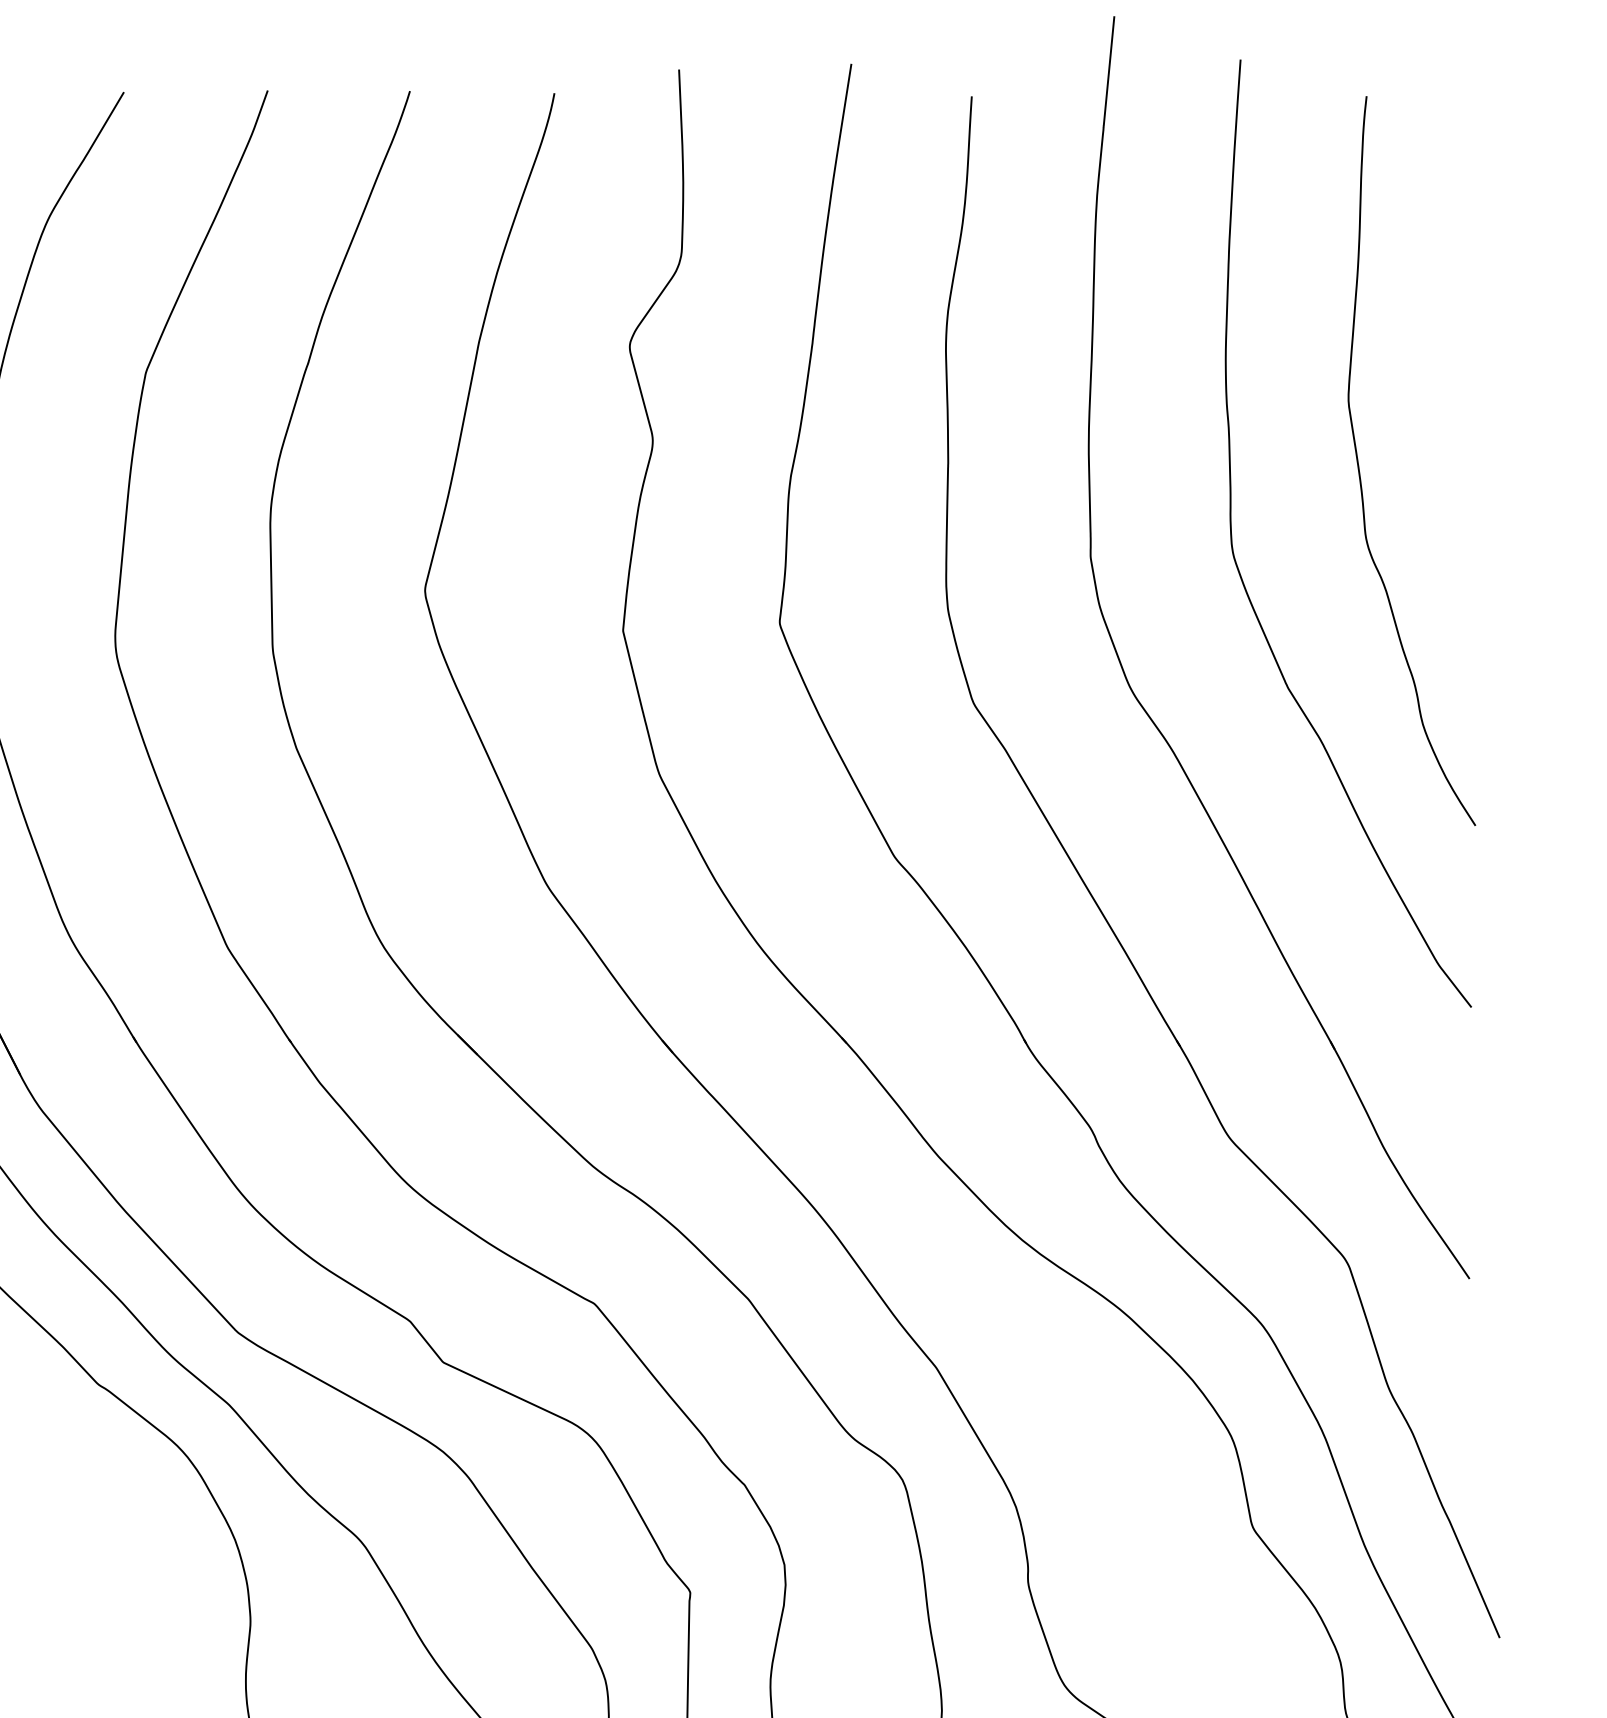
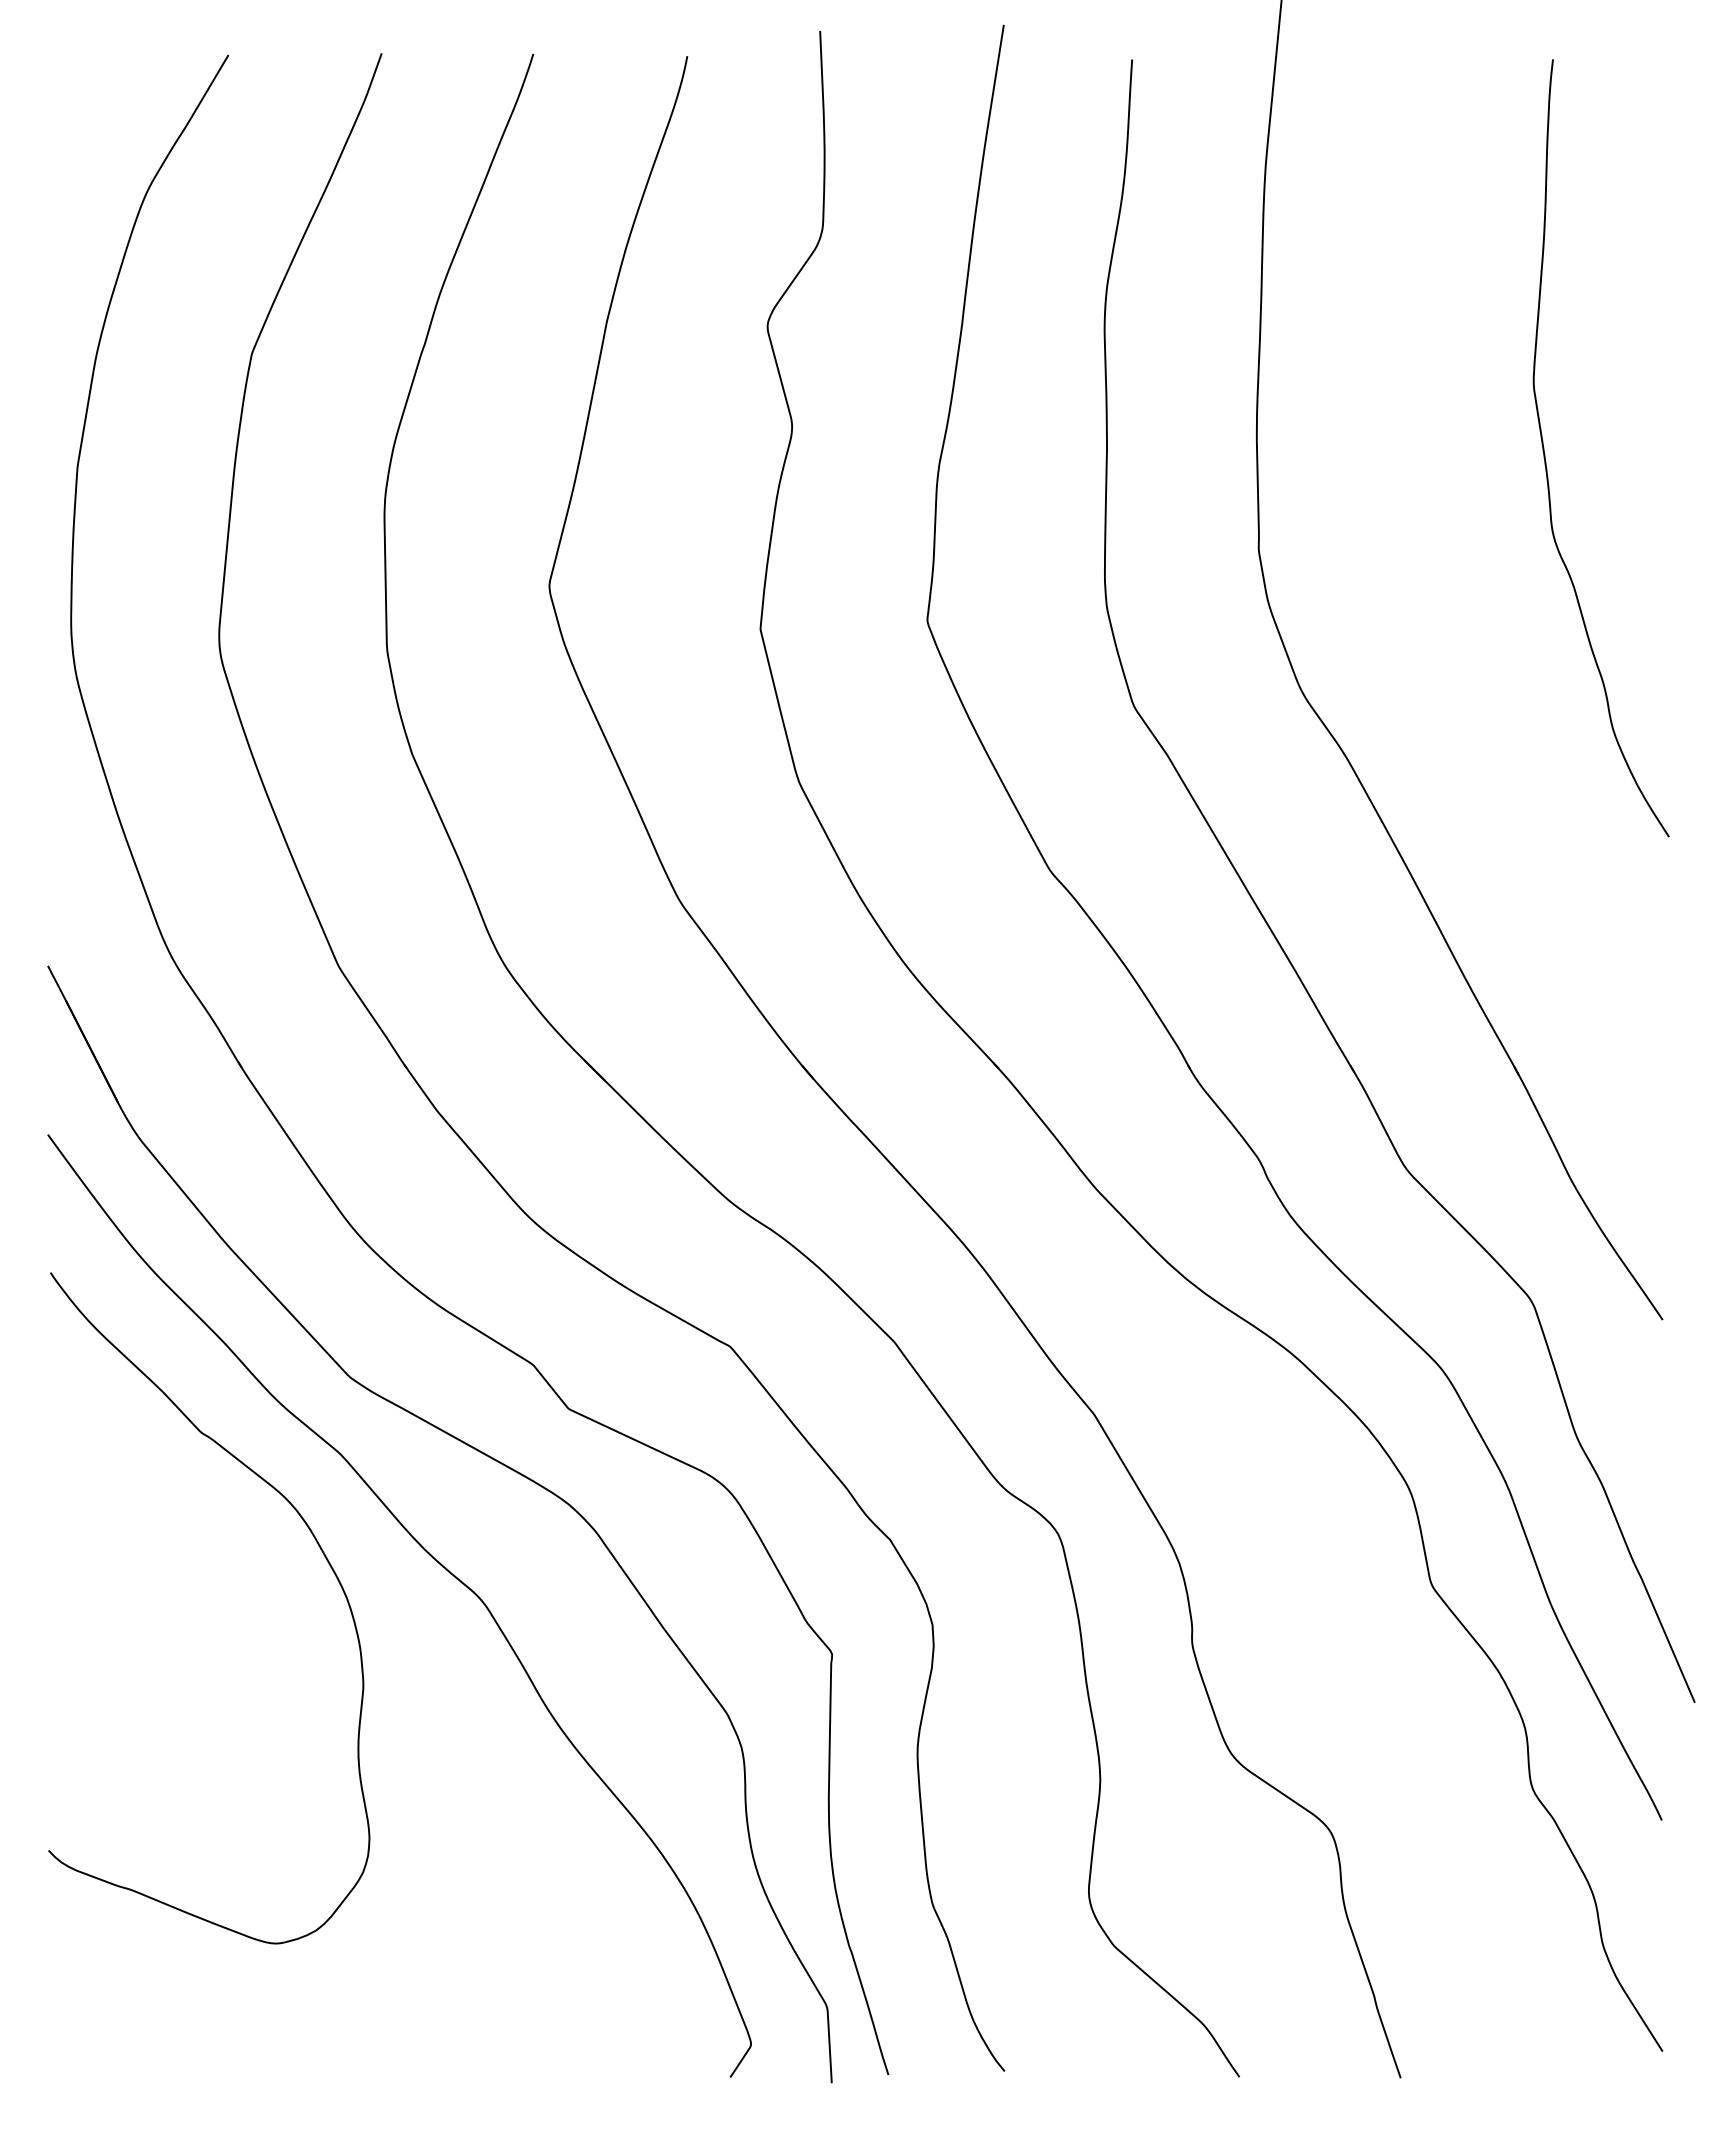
curve: (1239, 570) -> (1417, 564), removed

